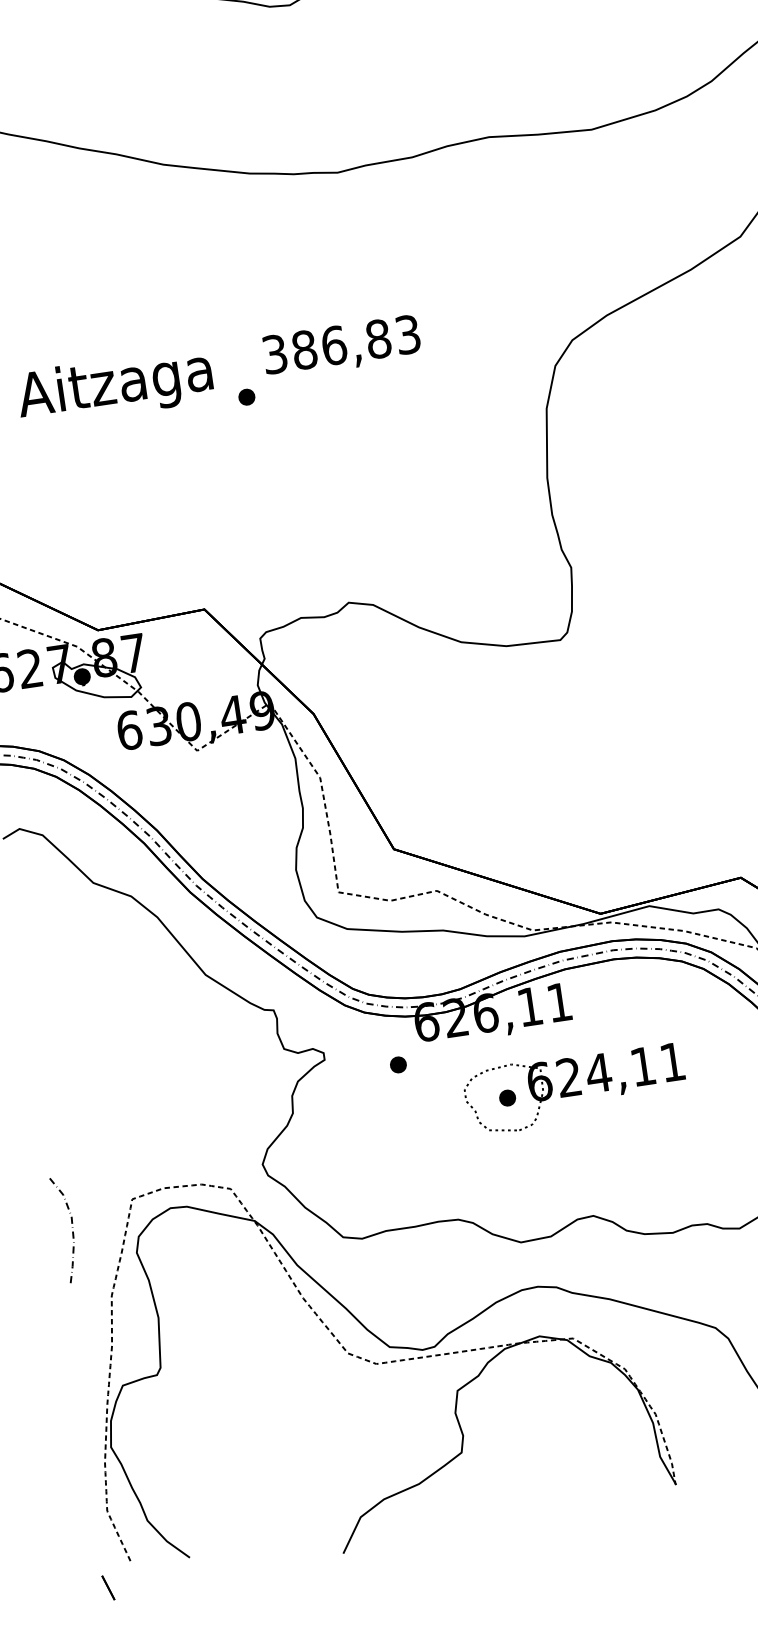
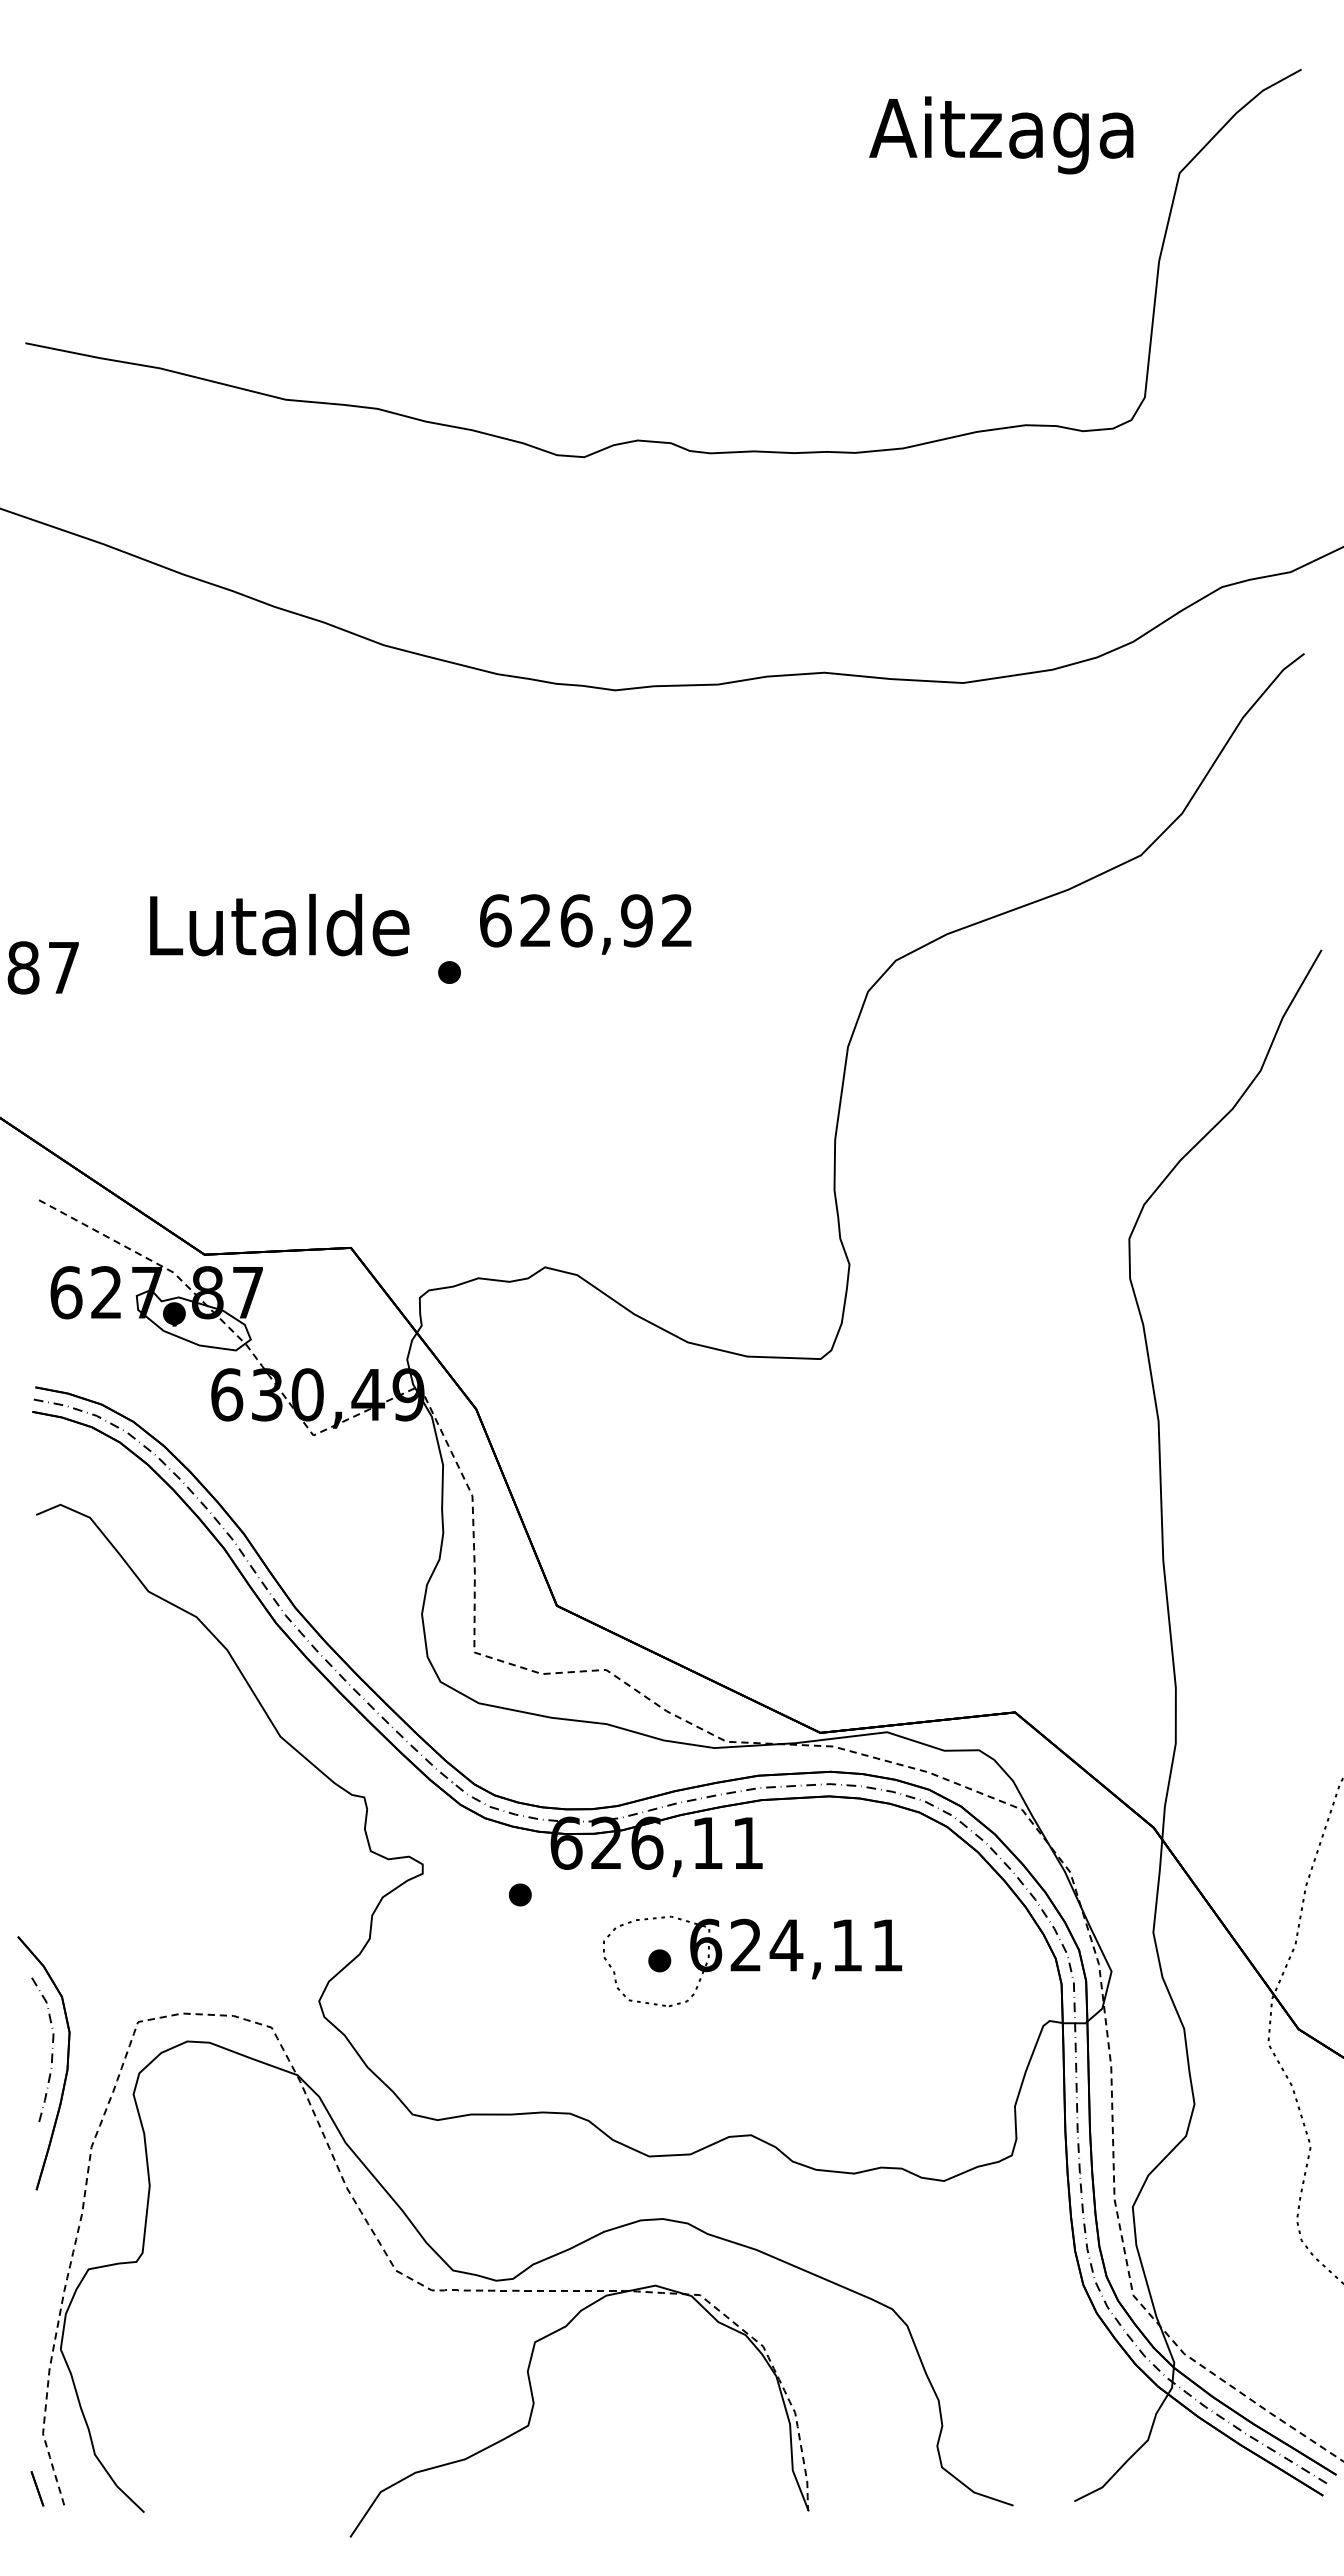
text: (341, 344) -> (586, 920), 386,83 -> 626,92
text: (115, 386) -> (276, 932), Aitzaga -> Lutalde
part: (84, 1237) -> (66, 2063), added
line: (108, 1587) -> (37, 2488), moved

